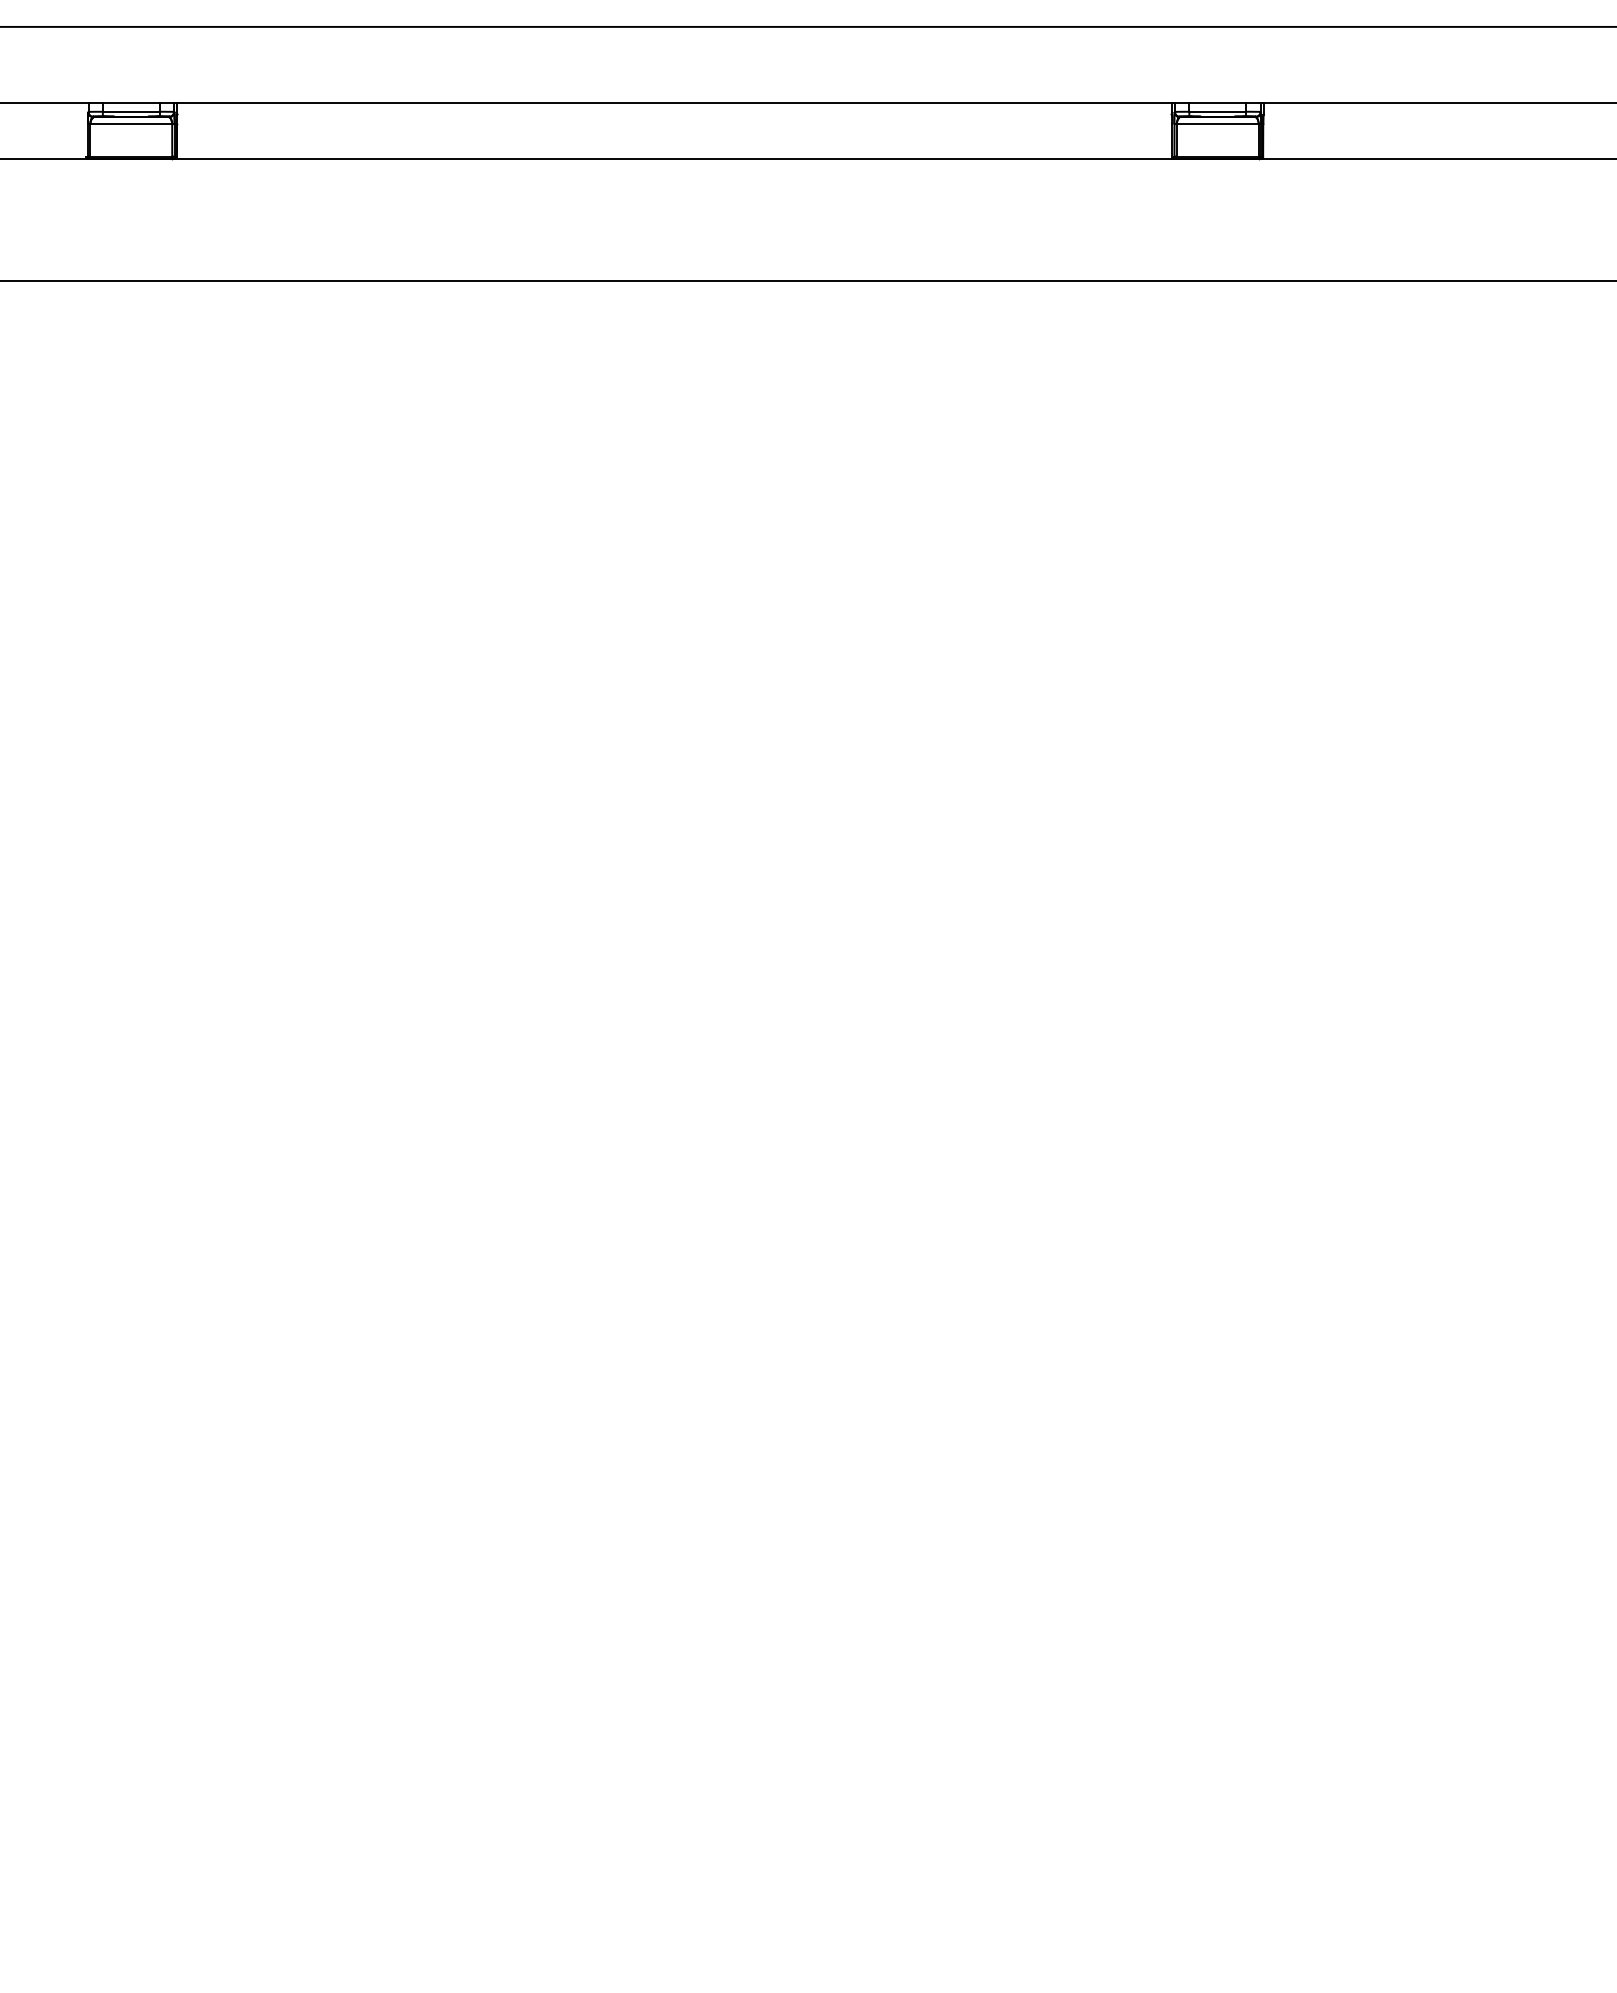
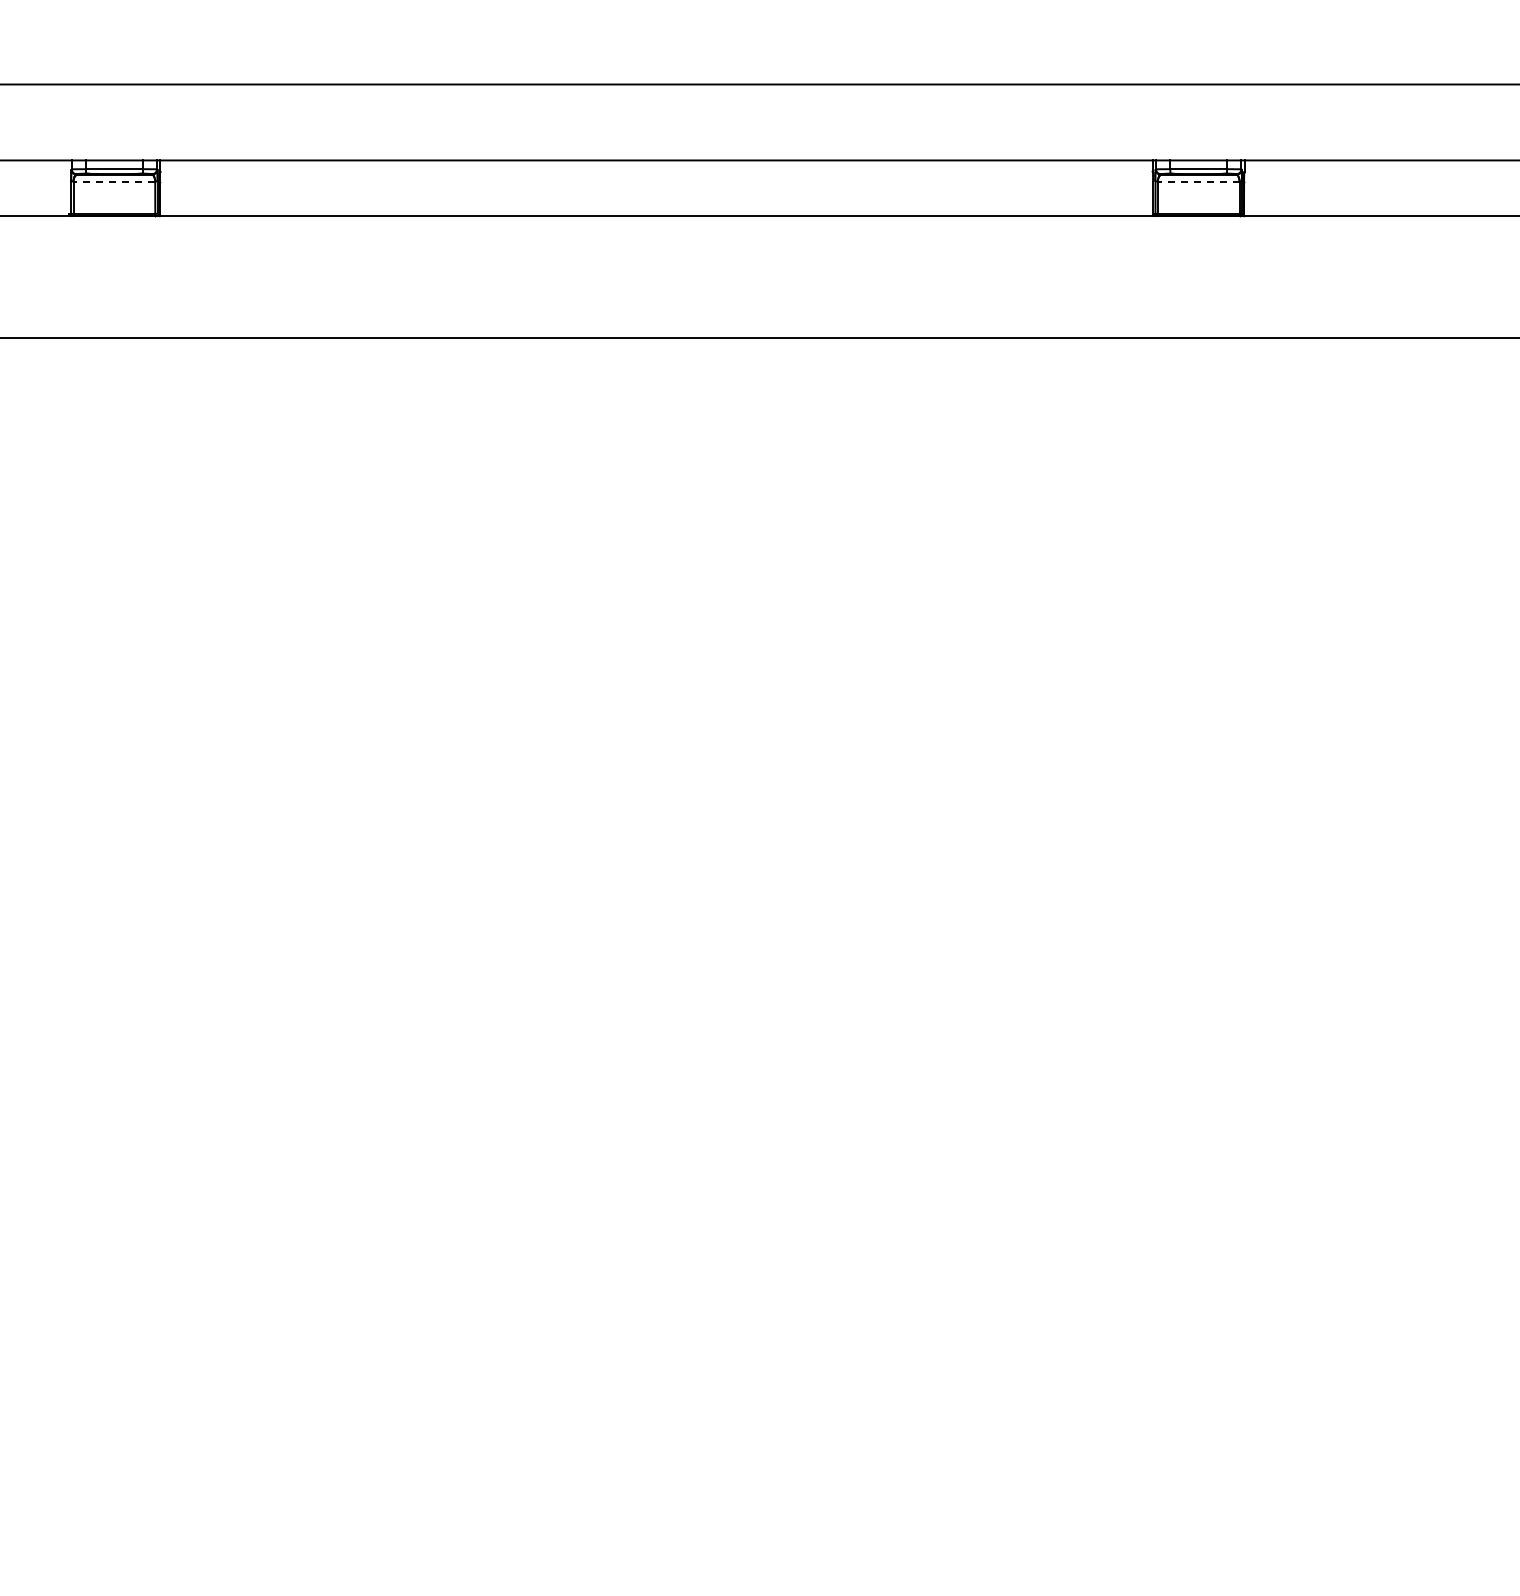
line: (131, 124) -> (114, 181), solid -> dashed
line: (1217, 124) -> (1198, 181), solid -> dashed

